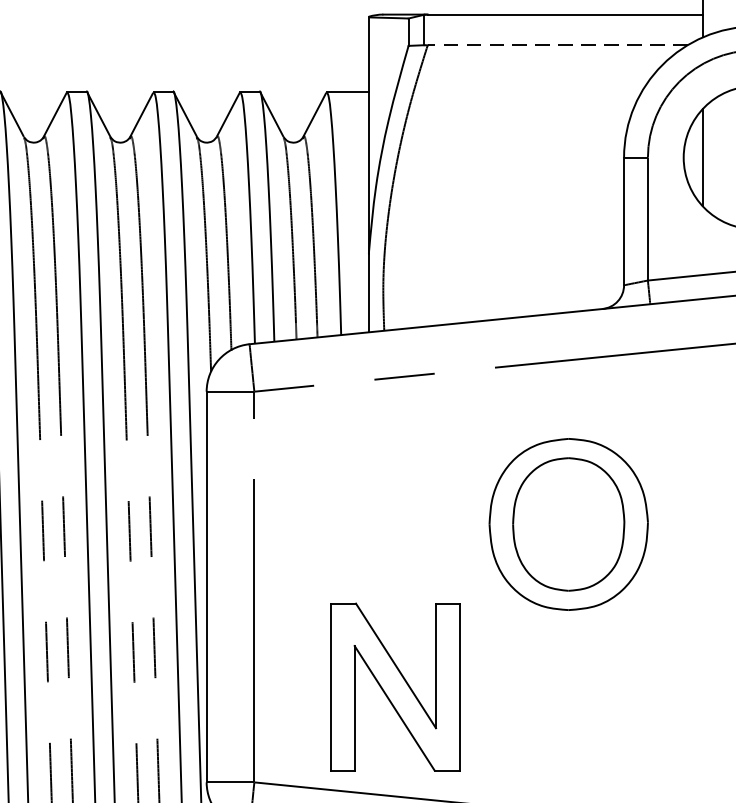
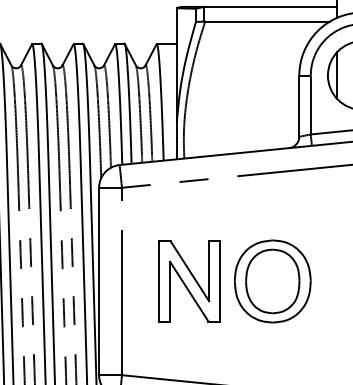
line: (555, 44) -> (266, 21), dashed -> solid
part: (568, 524) -> (272, 281), moved
part: (395, 687) -> (189, 281), moved

